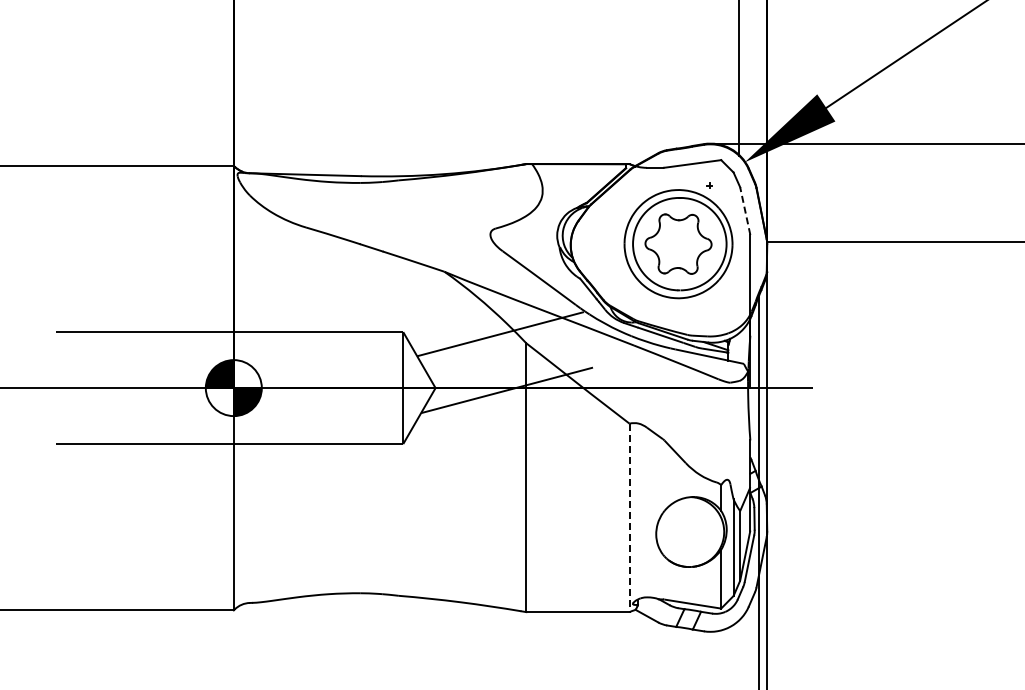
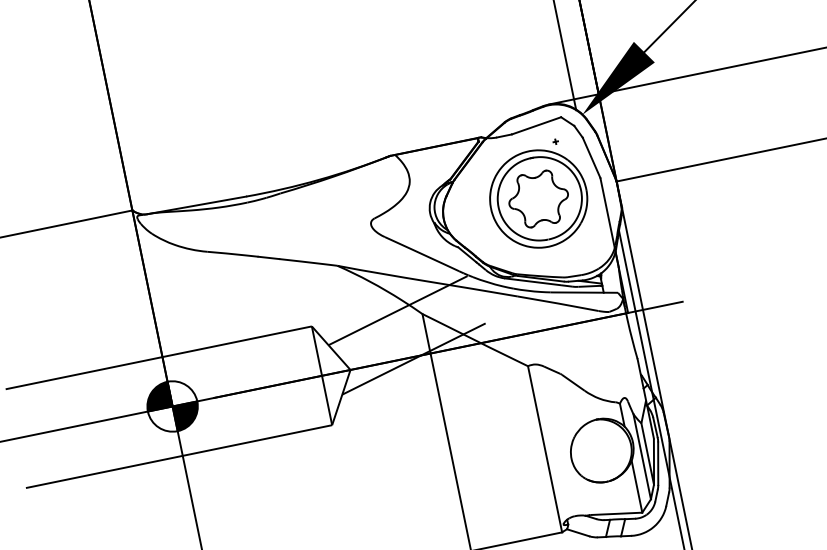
line: (745, 210) -> (591, 157), dashed -> solid
line: (629, 518) -> (545, 449), dashed -> solid

